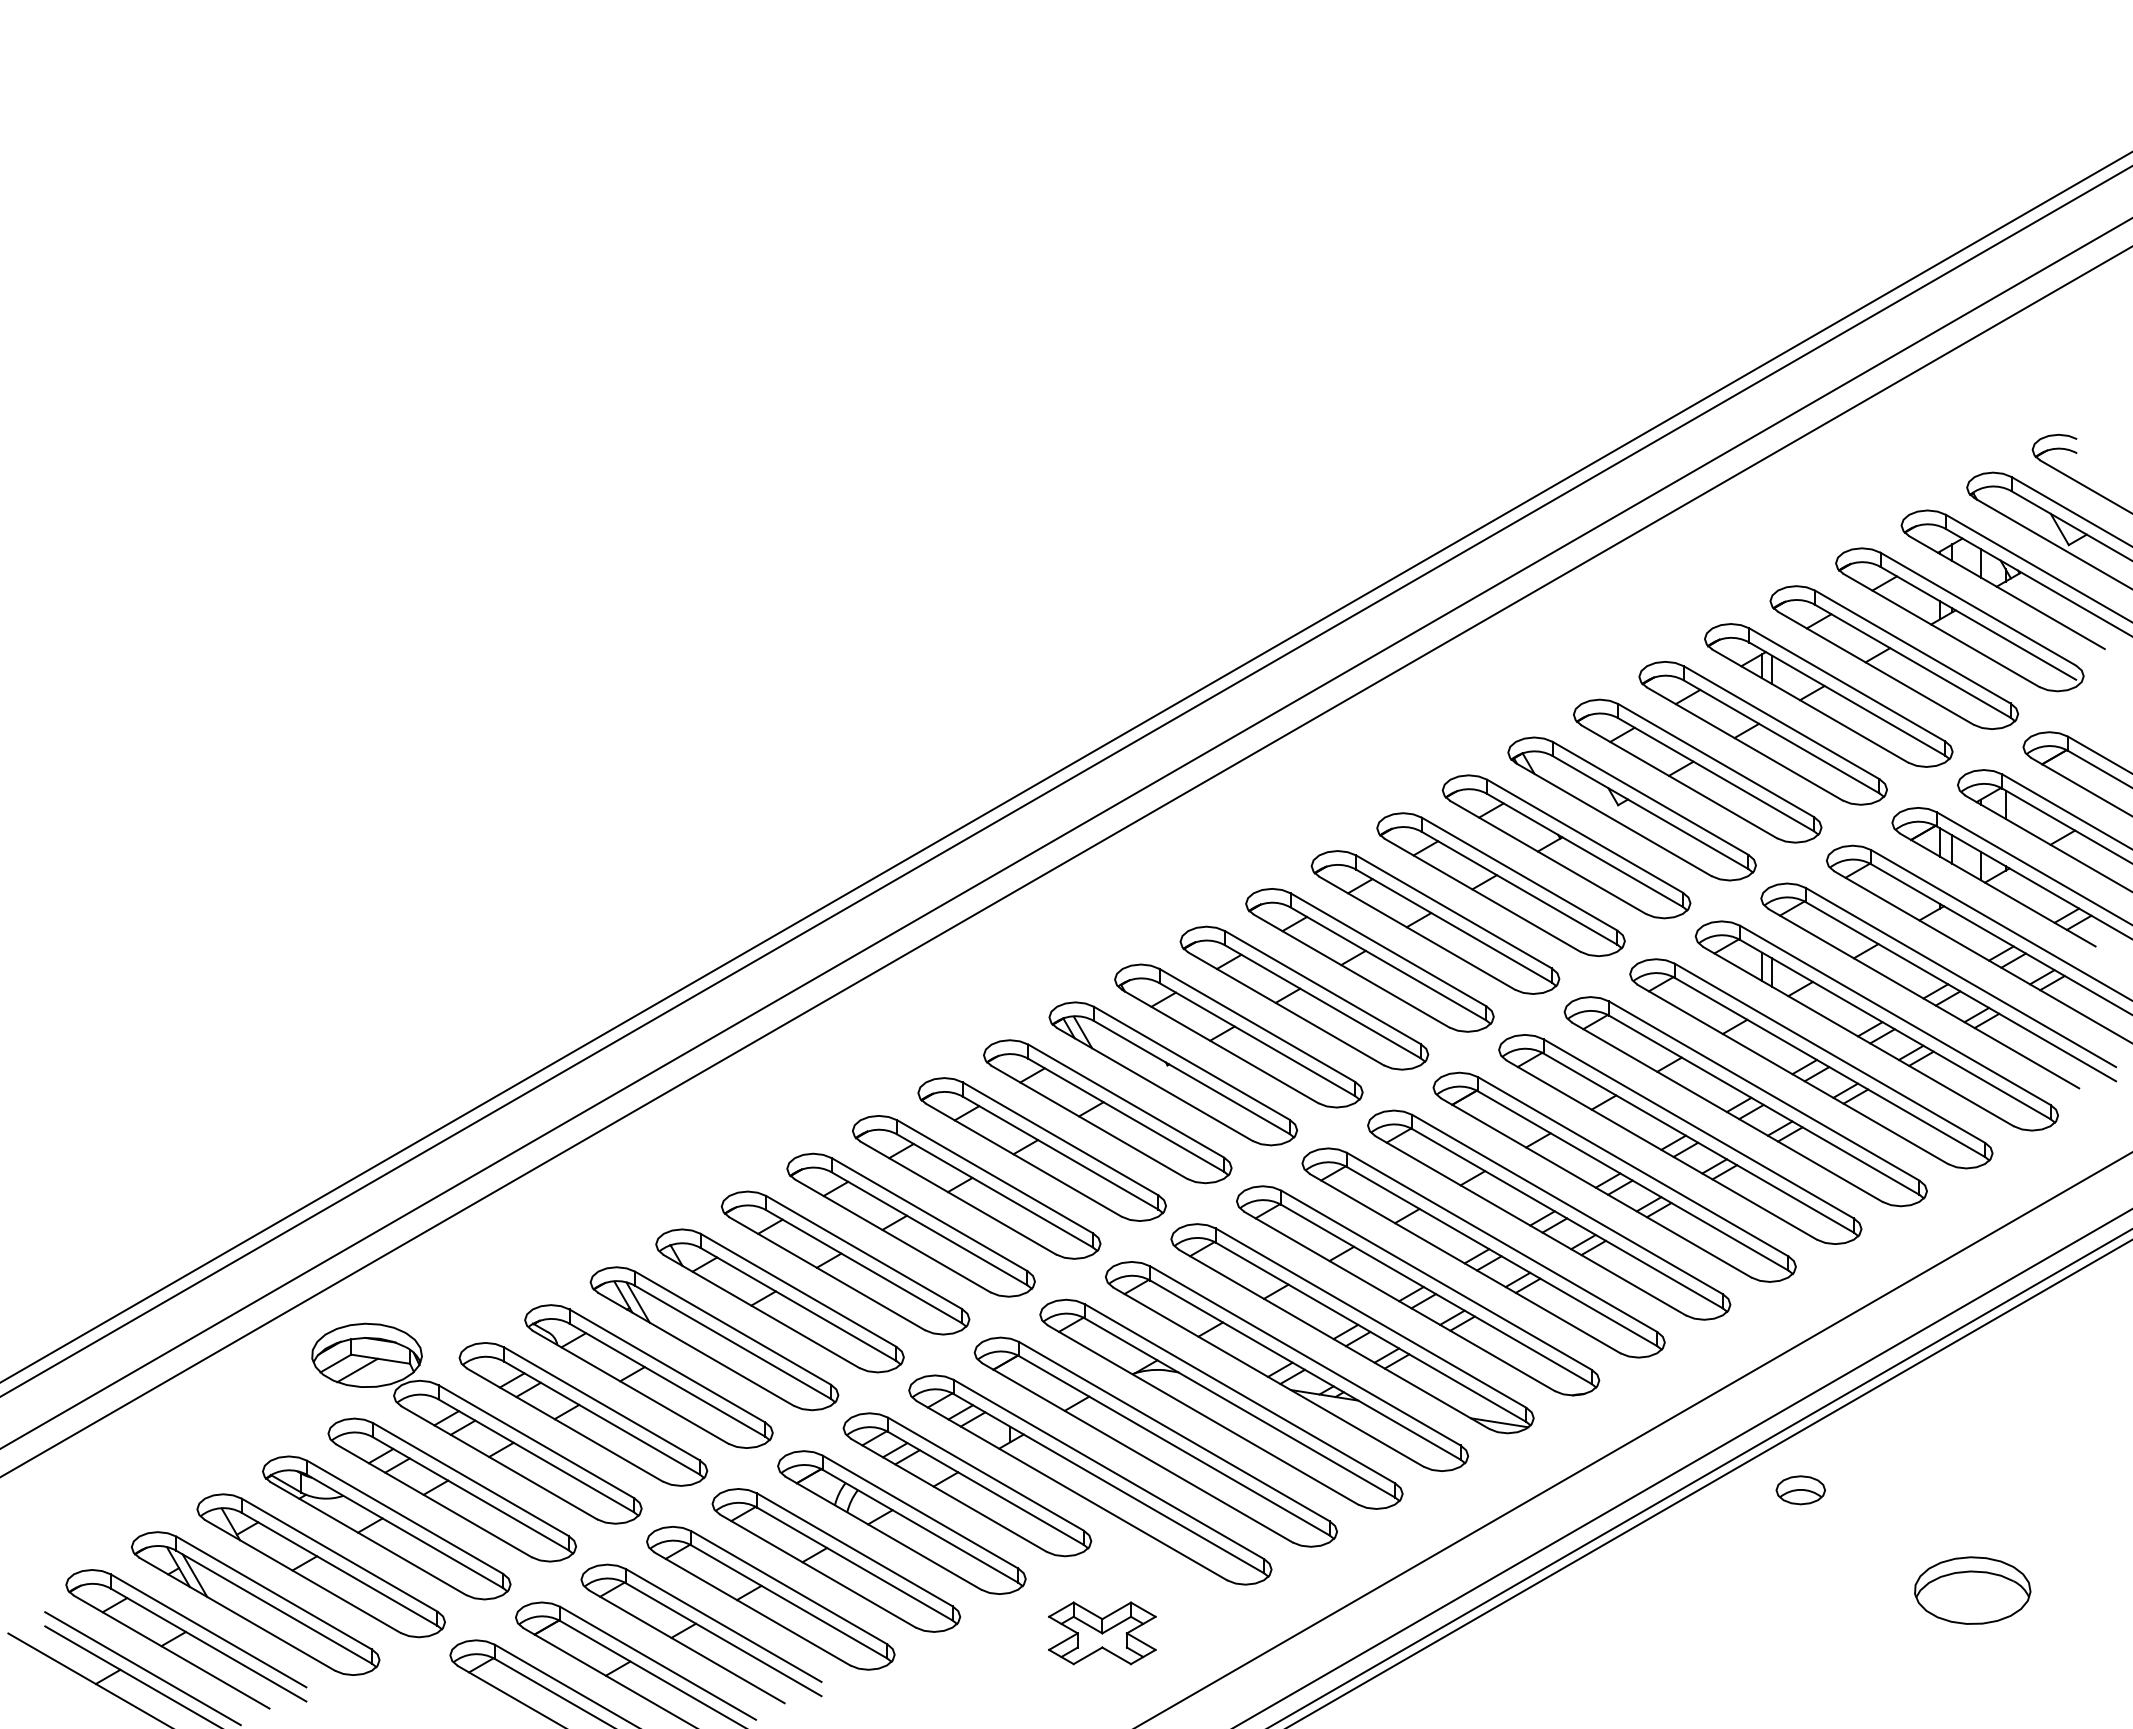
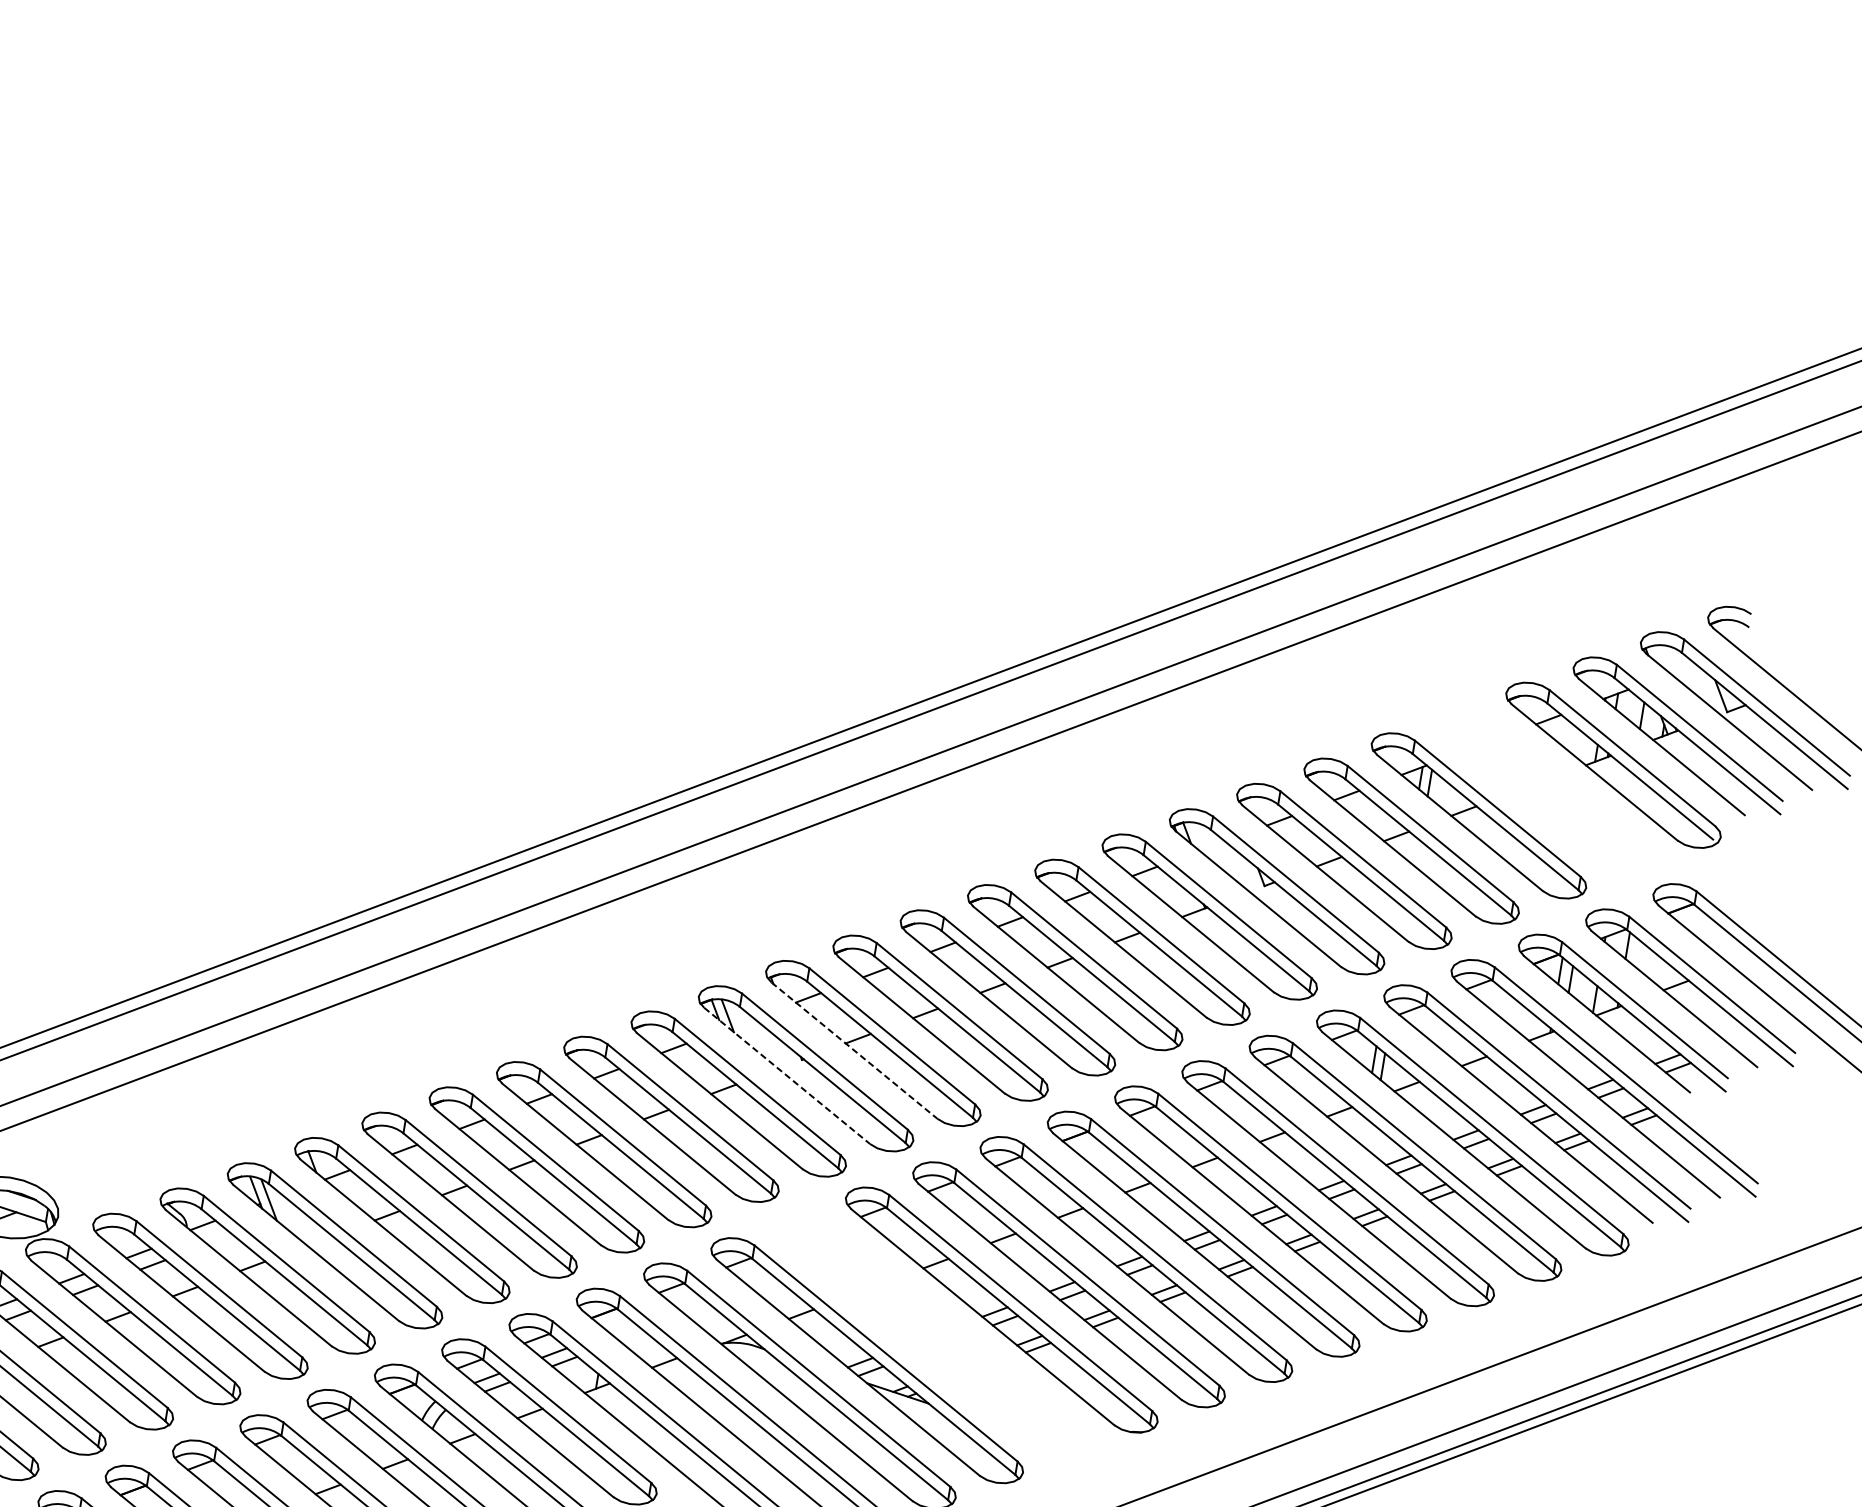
part: (1893, 657) -> (1545, 790), removed
line: (1220, 1046) -> (854, 1050), solid -> dashed
line: (1154, 1084) -> (786, 1075), solid -> dashed
part: (1352, 1328) -> (934, 1335), removed

